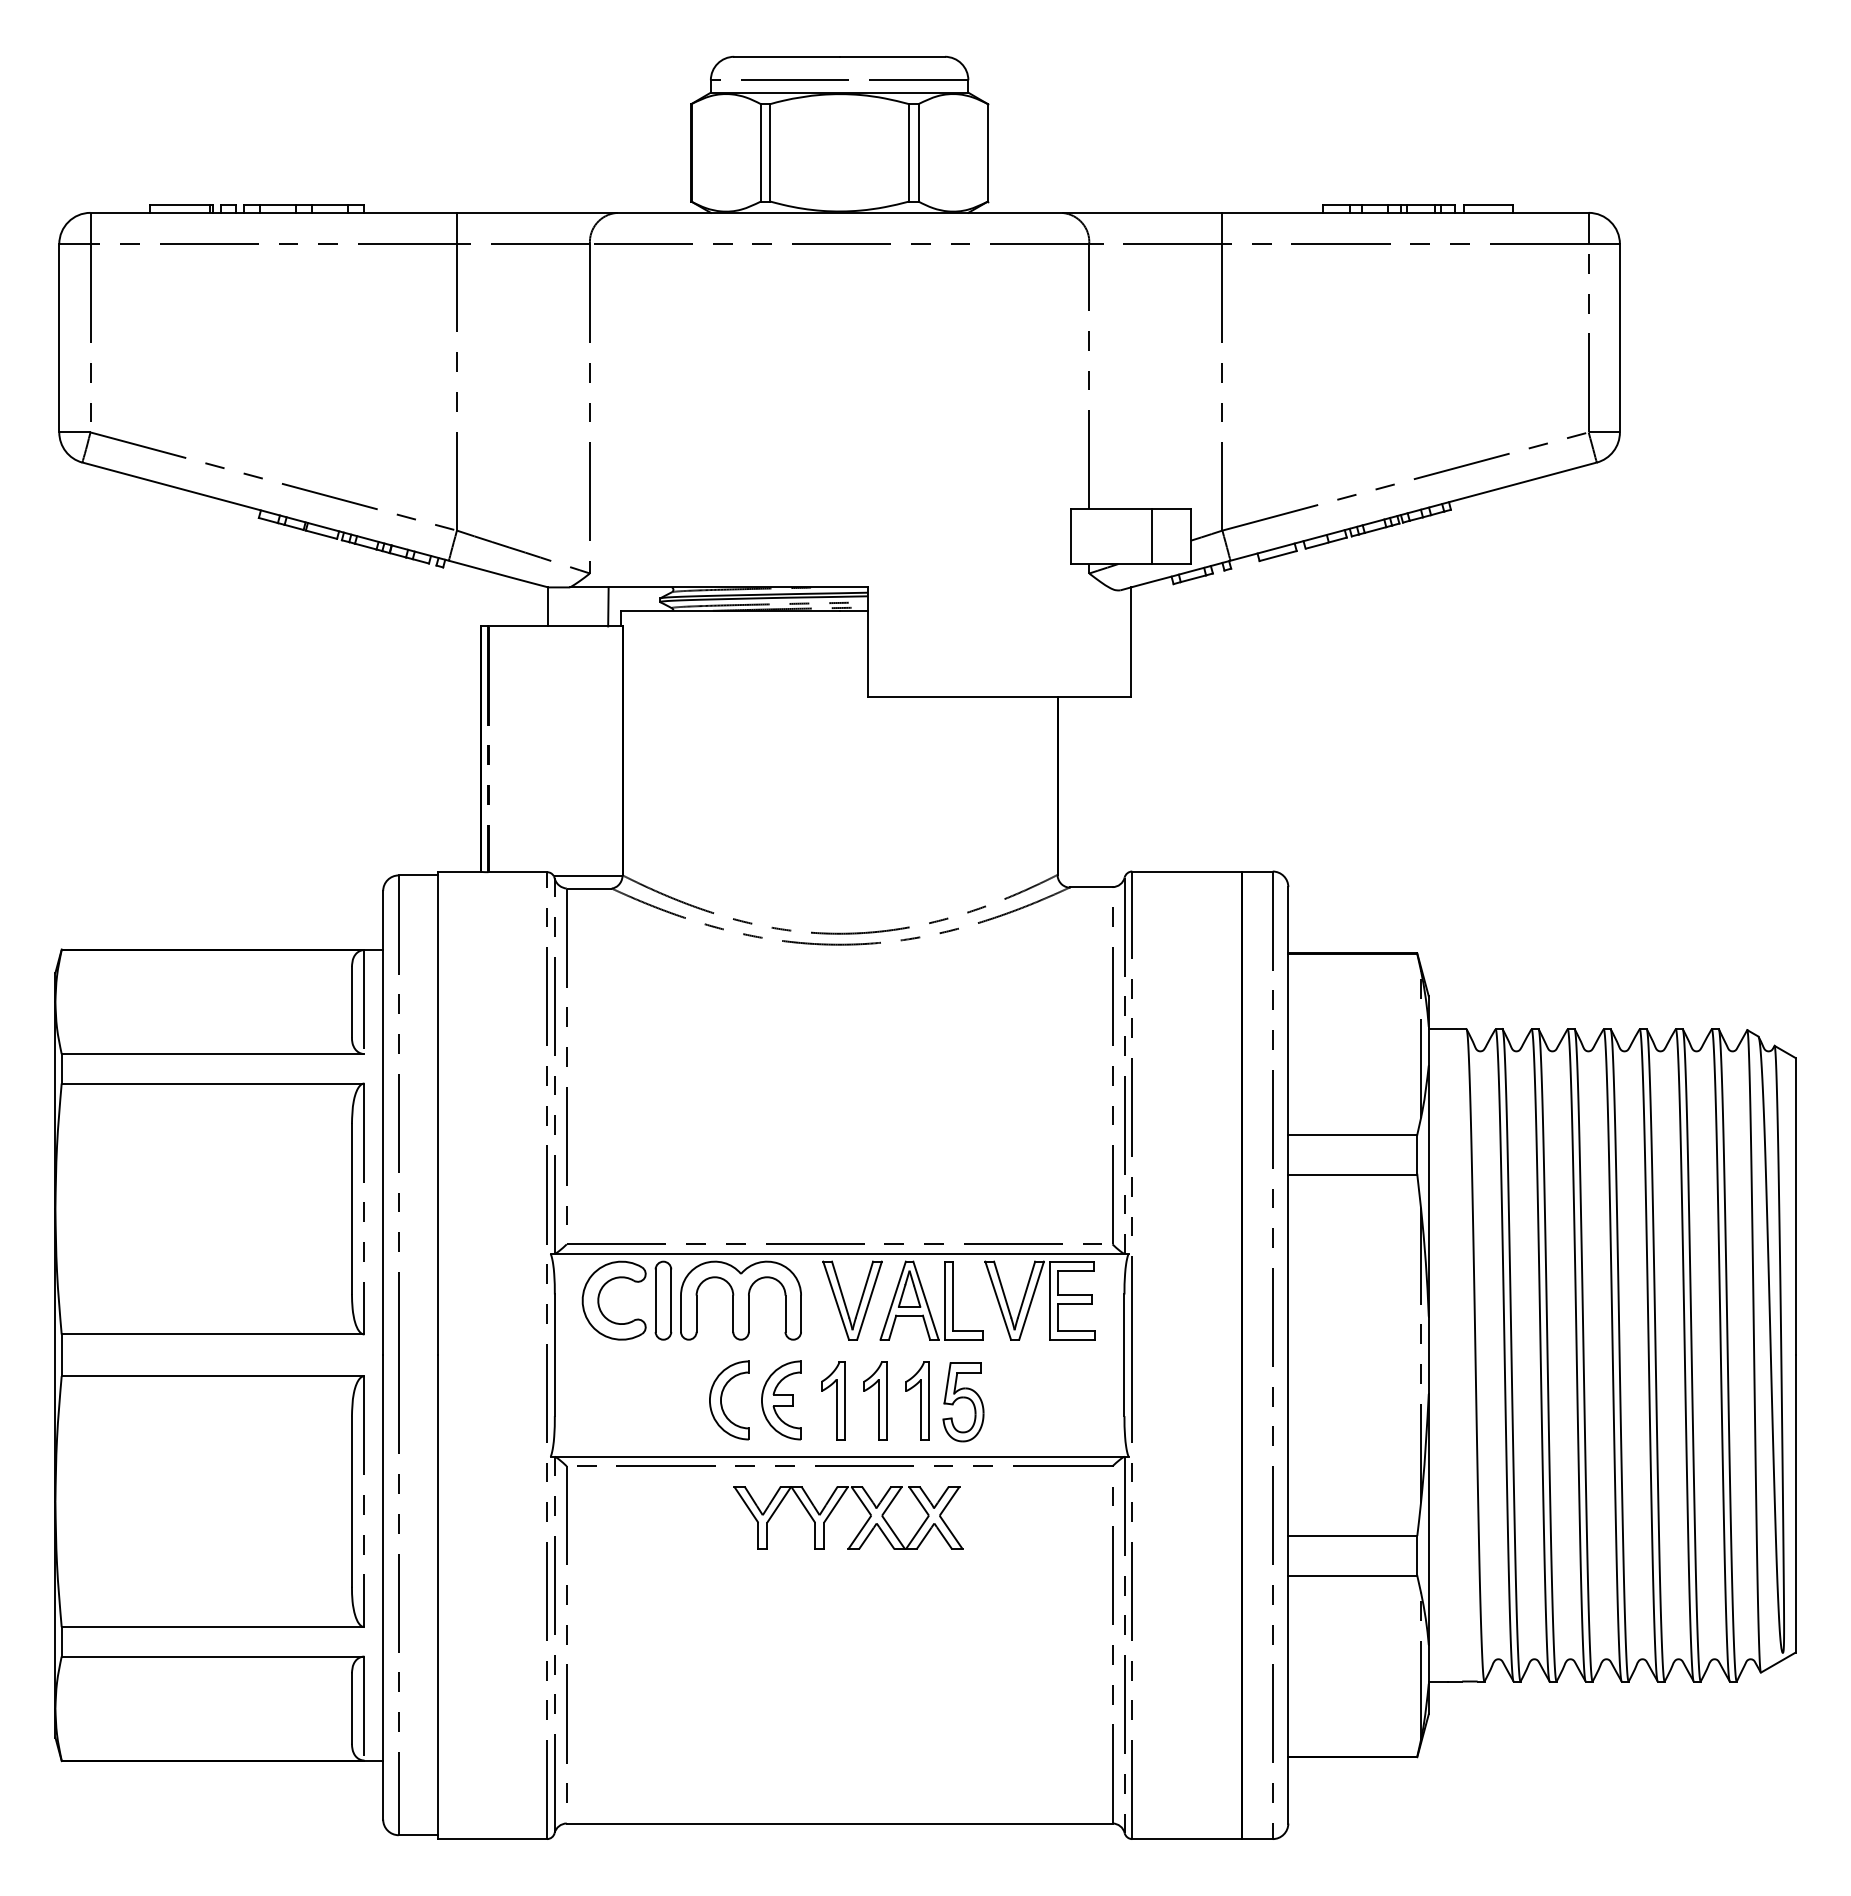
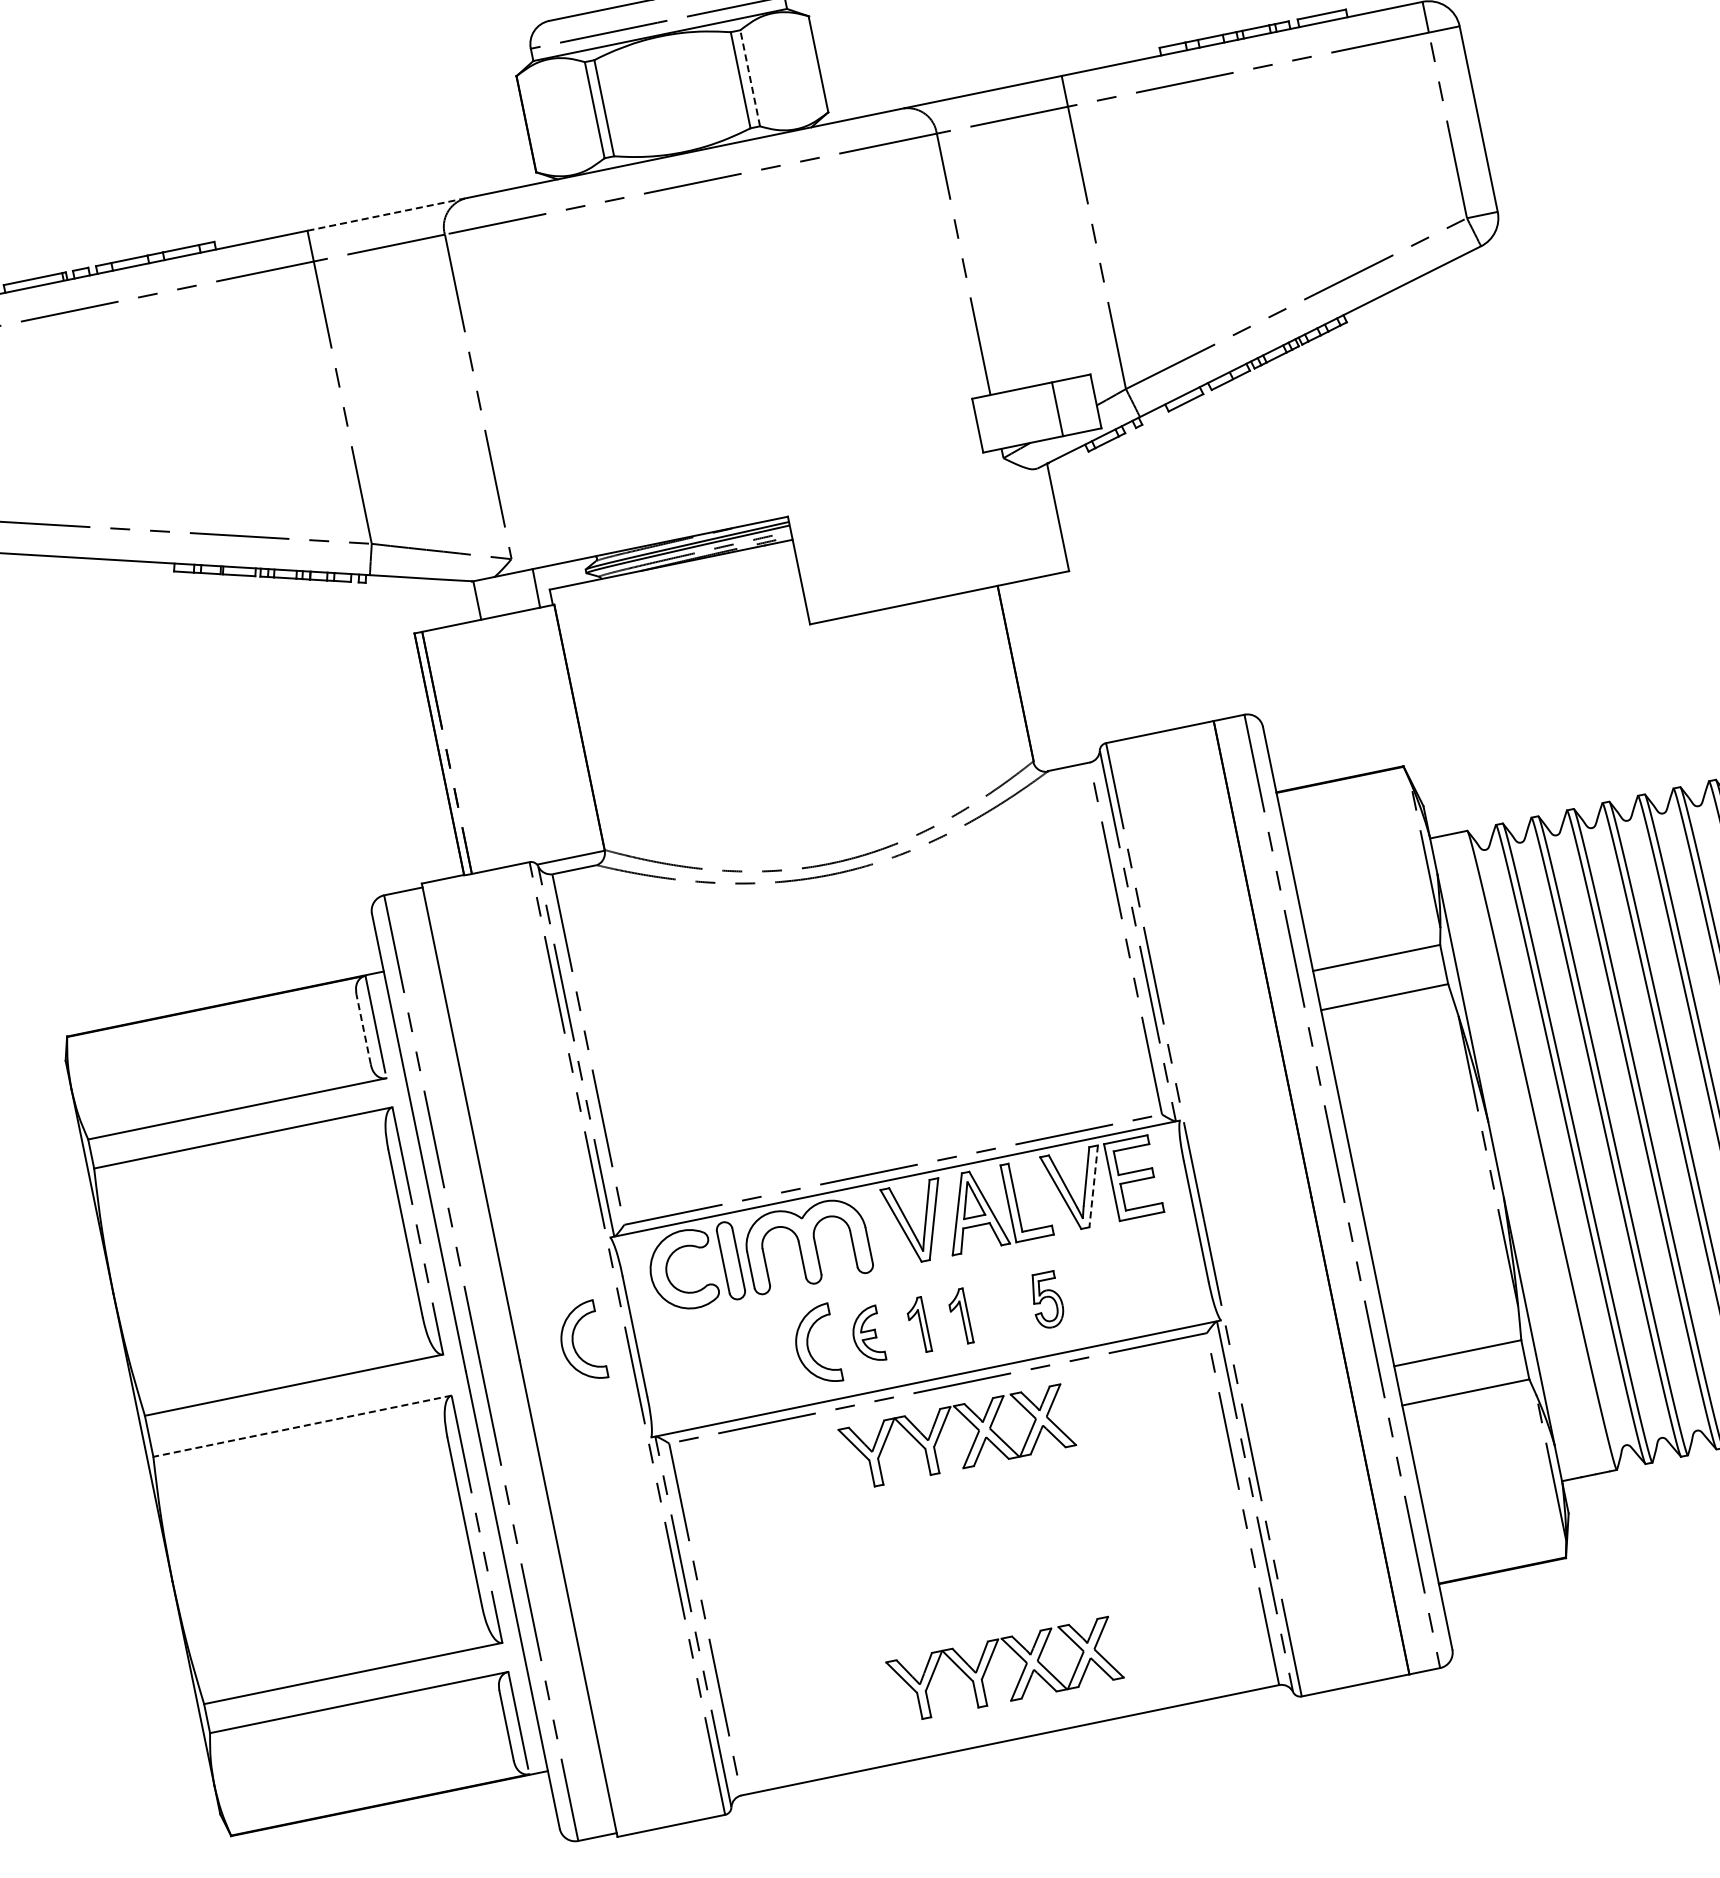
line: (918, 152) -> (750, 77), solid -> dashed
line: (536, 212) -> (385, 214), solid -> dashed
line: (351, 1001) -> (363, 1029), solid -> dashed
line: (1031, 1300) -> (1093, 1186), solid -> dashed
part: (493, 1350) -> (573, 1344), added
line: (212, 1376) -> (302, 1426), solid -> dashed
part: (781, 1400) -> (867, 1335), size x0.7
part: (833, 1400) -> (918, 1324), size x0.7
part: (875, 1400) -> (960, 1316), size x0.7
part: (917, 1400) -> (1001, 1307), removed
part: (963, 1402) -> (1047, 1300), size x0.7
part: (835, 1743) -> (990, 1662), added

